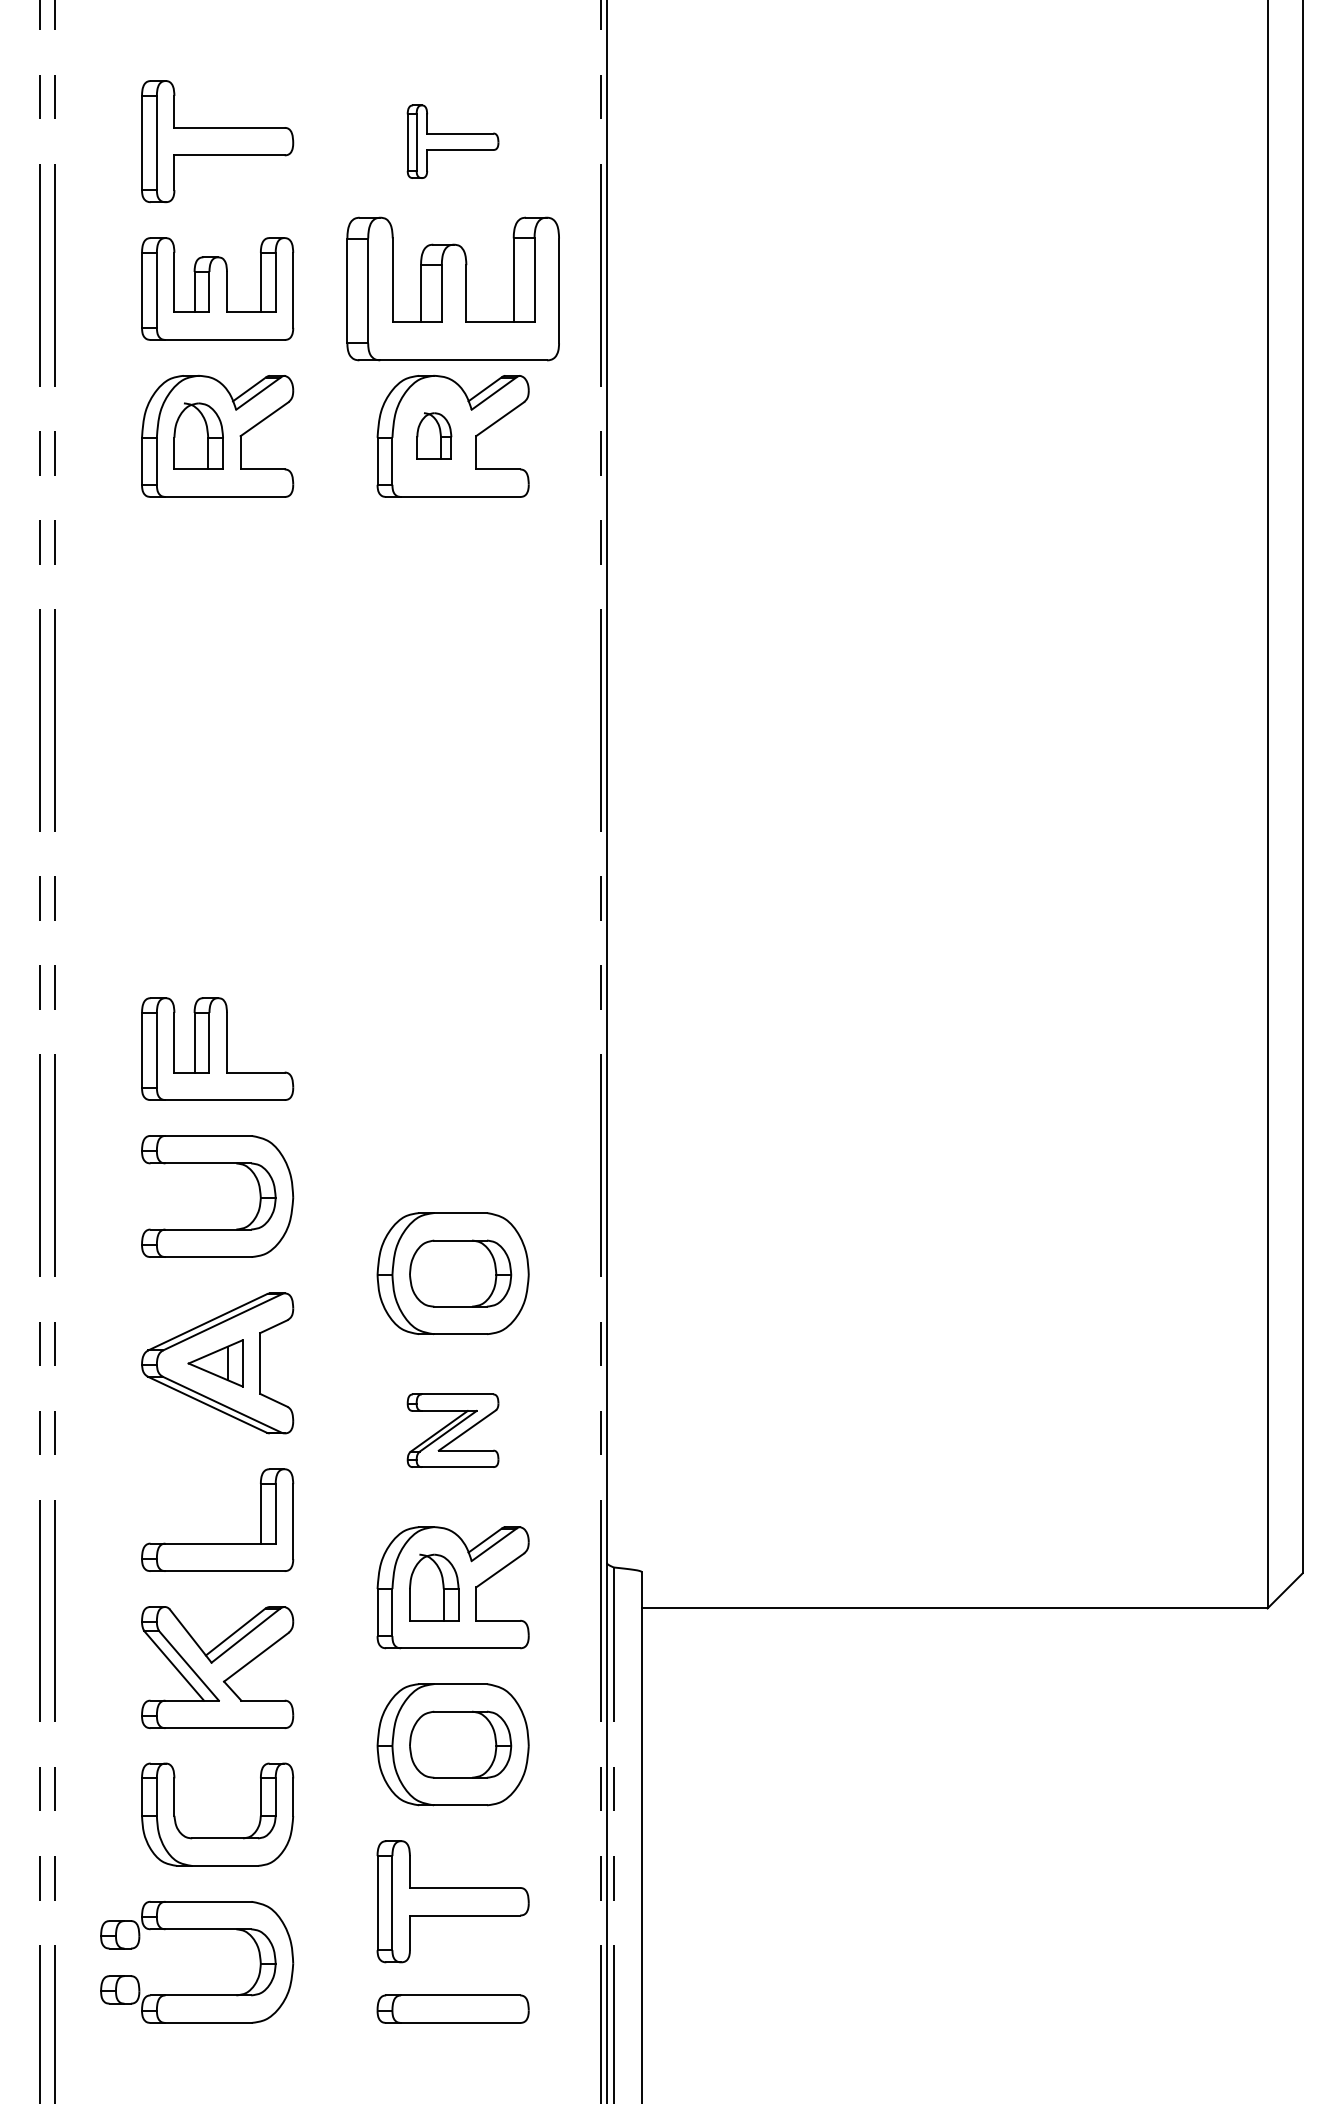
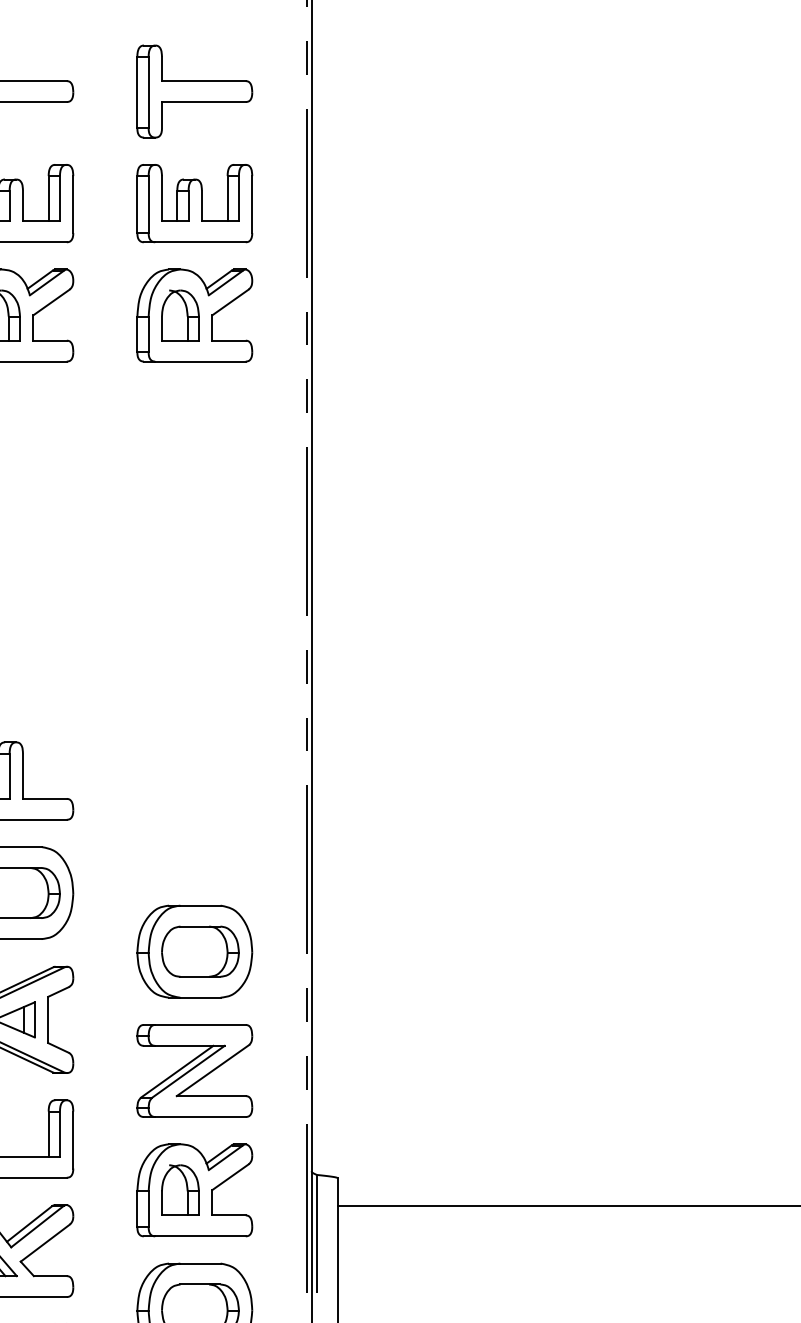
part: (452, 141) -> (194, 91), size x1.67
part: (452, 288) -> (194, 203), size x0.71
part: (434, 435) -> (180, 314), size x1.43
part: (452, 1430) -> (194, 1070), size x1.67

